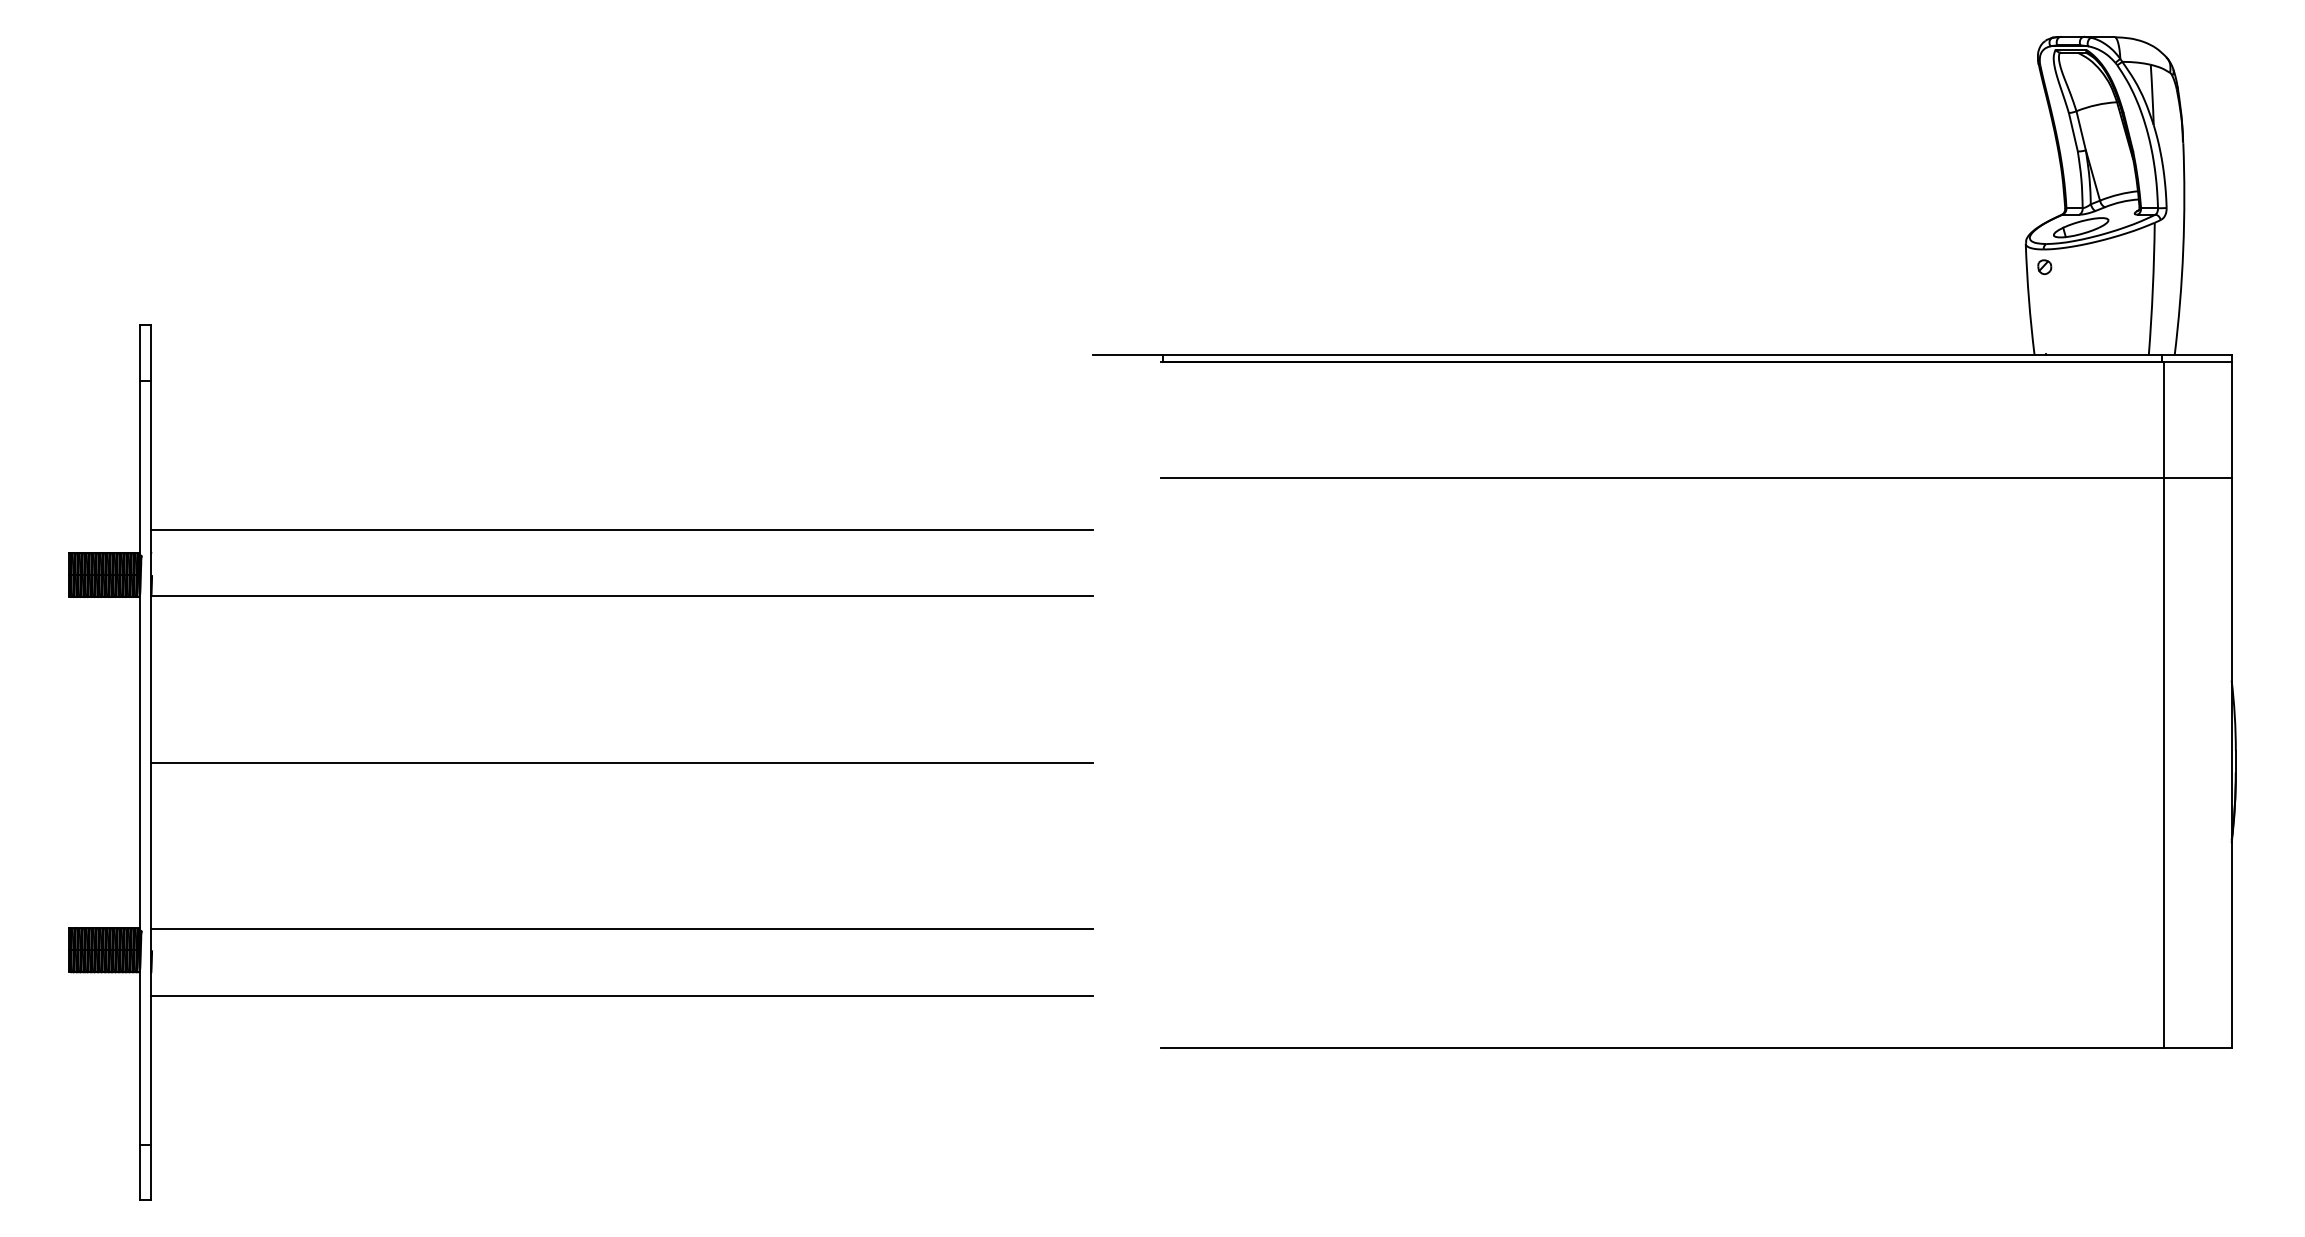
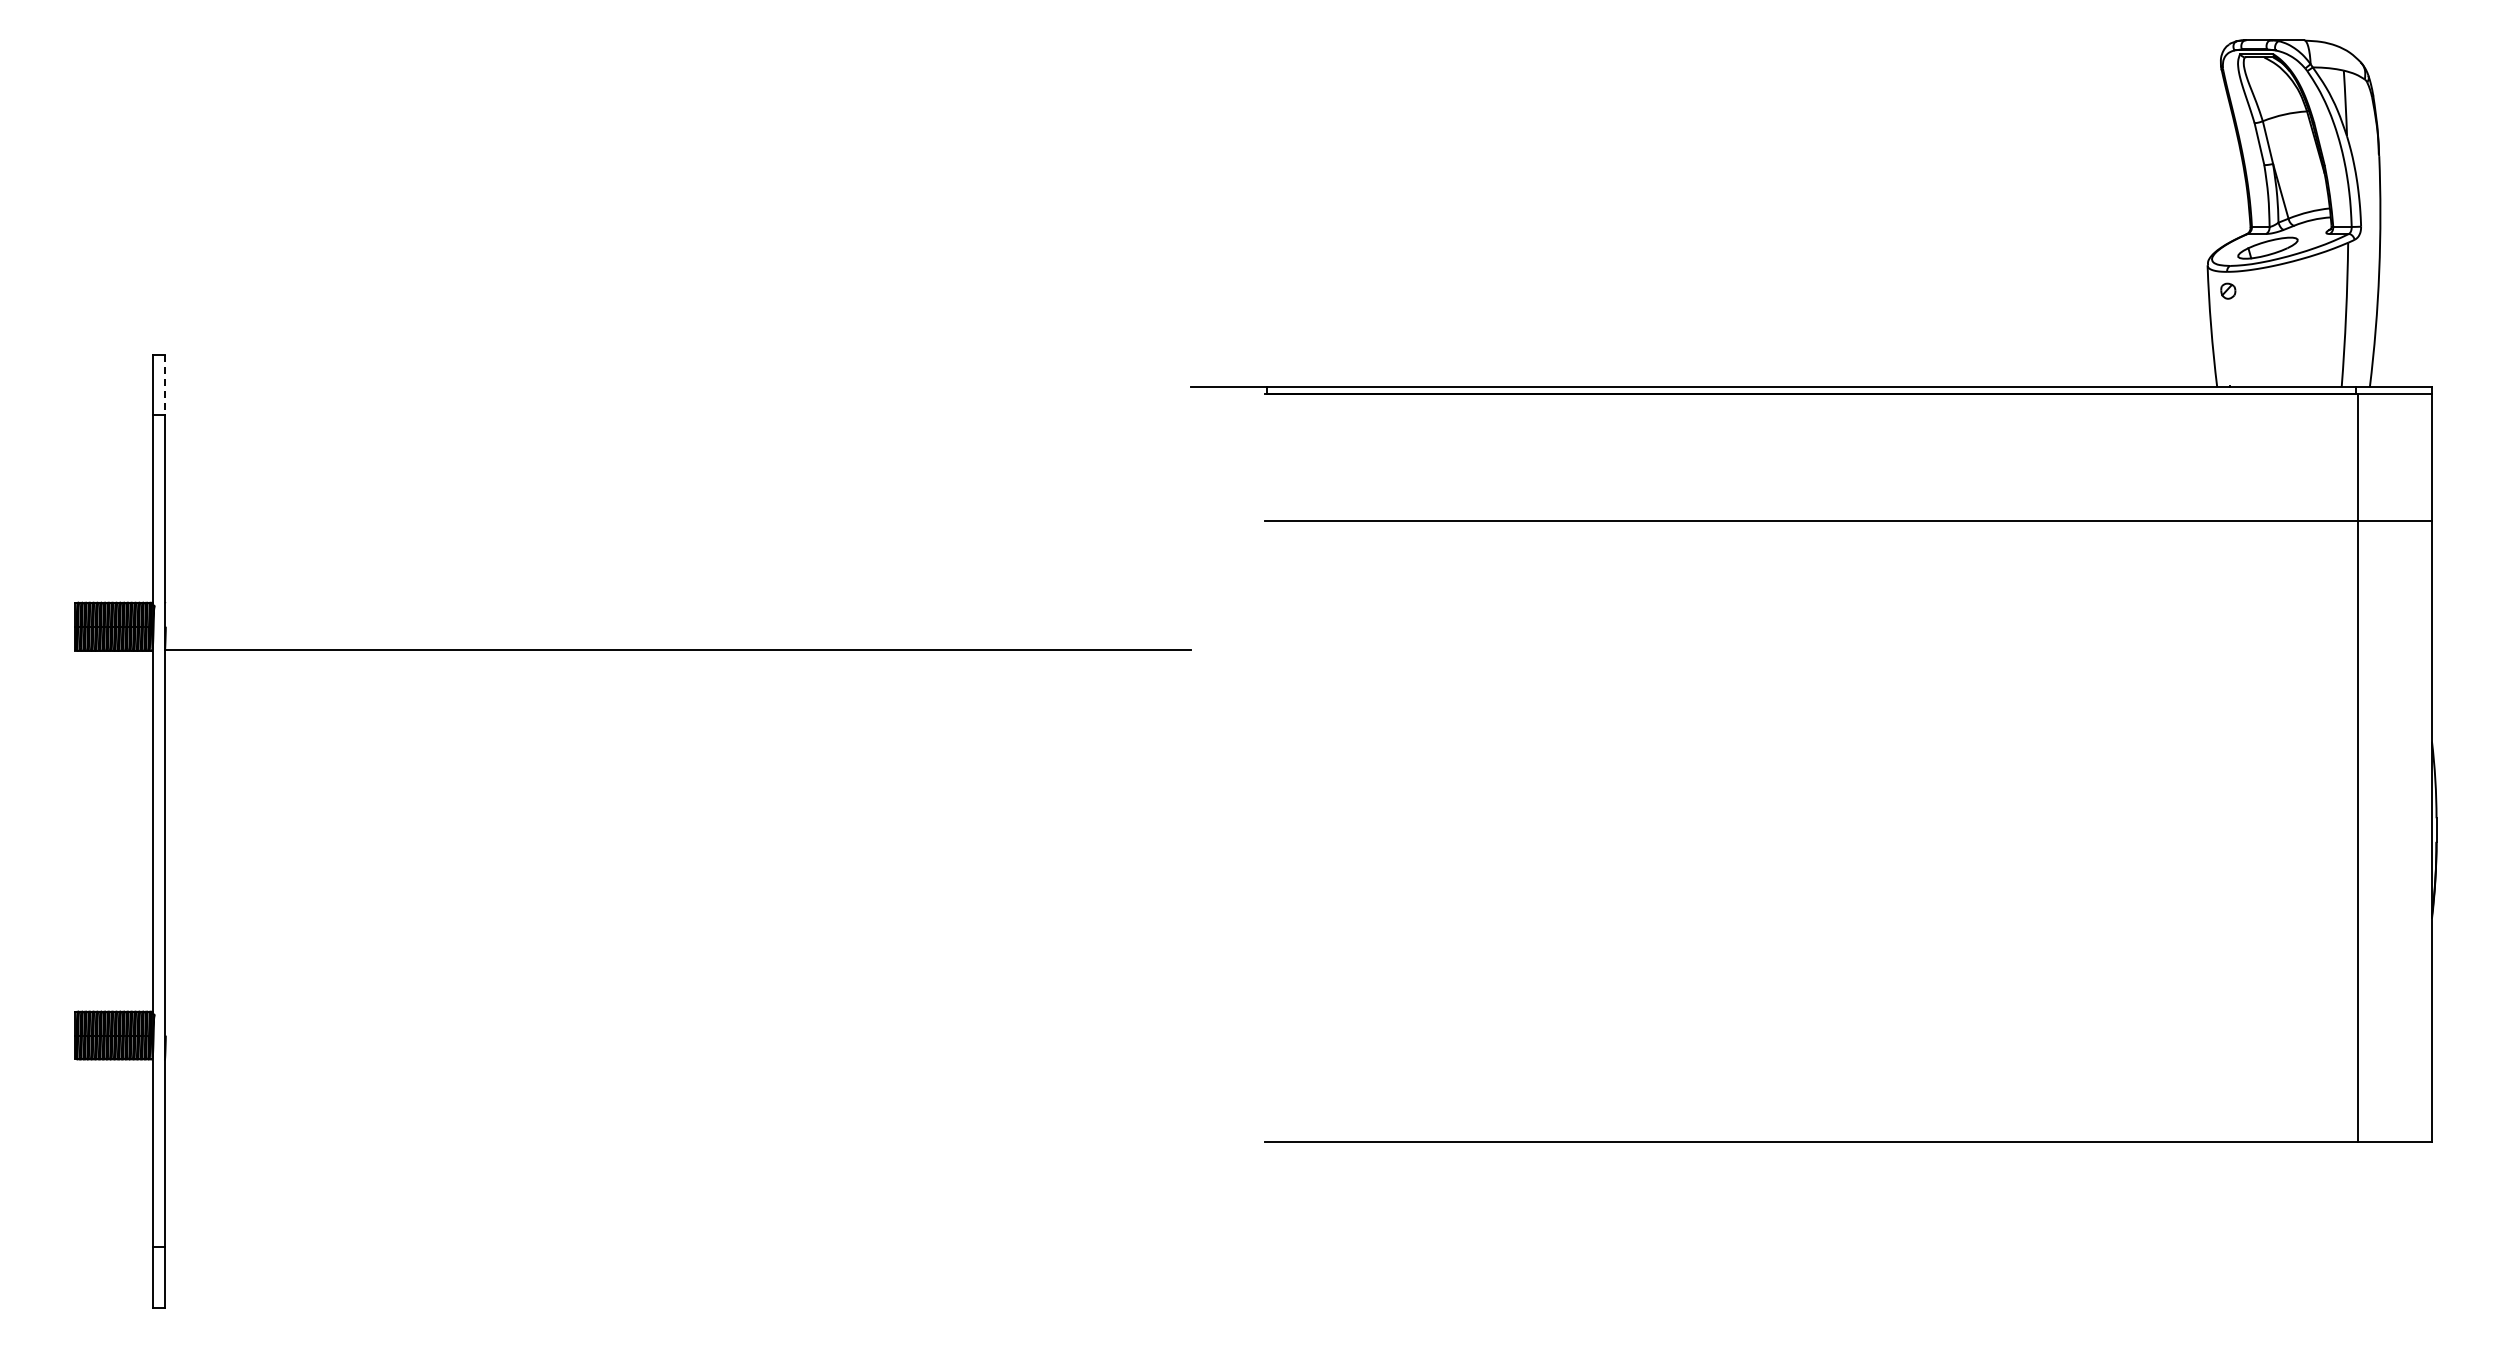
line: (150, 353) -> (164, 385), solid -> dashed
line: (621, 529) -> (677, 577), removed
line: (621, 762) -> (677, 830), removed
line: (621, 929) -> (677, 1012), removed
line: (621, 995) -> (677, 1084), removed

